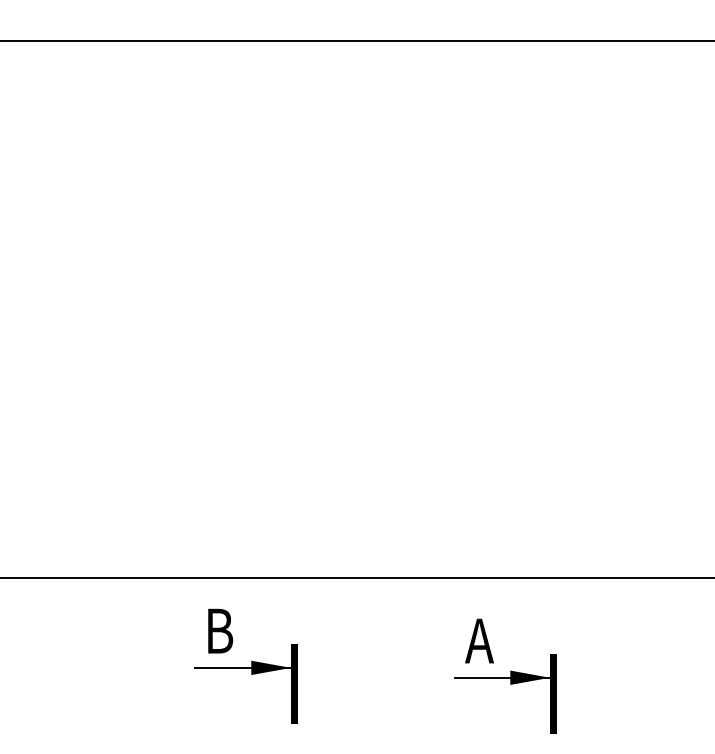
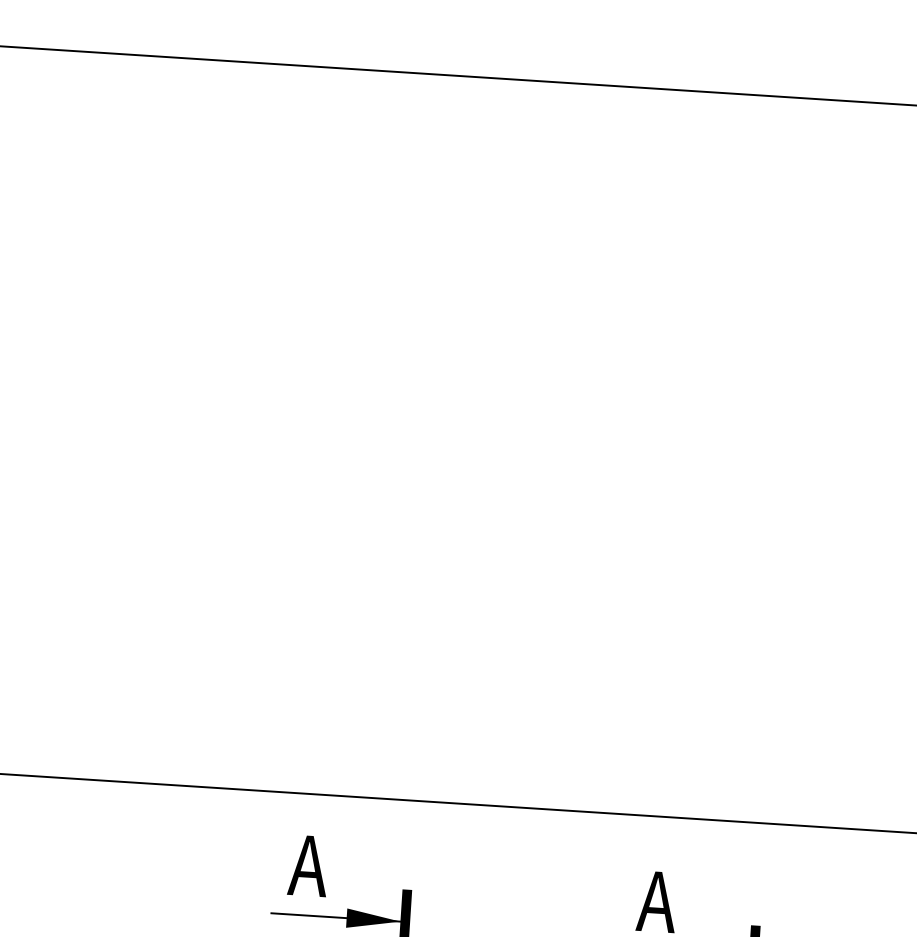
text: (220, 630) -> (308, 865), B -> А

